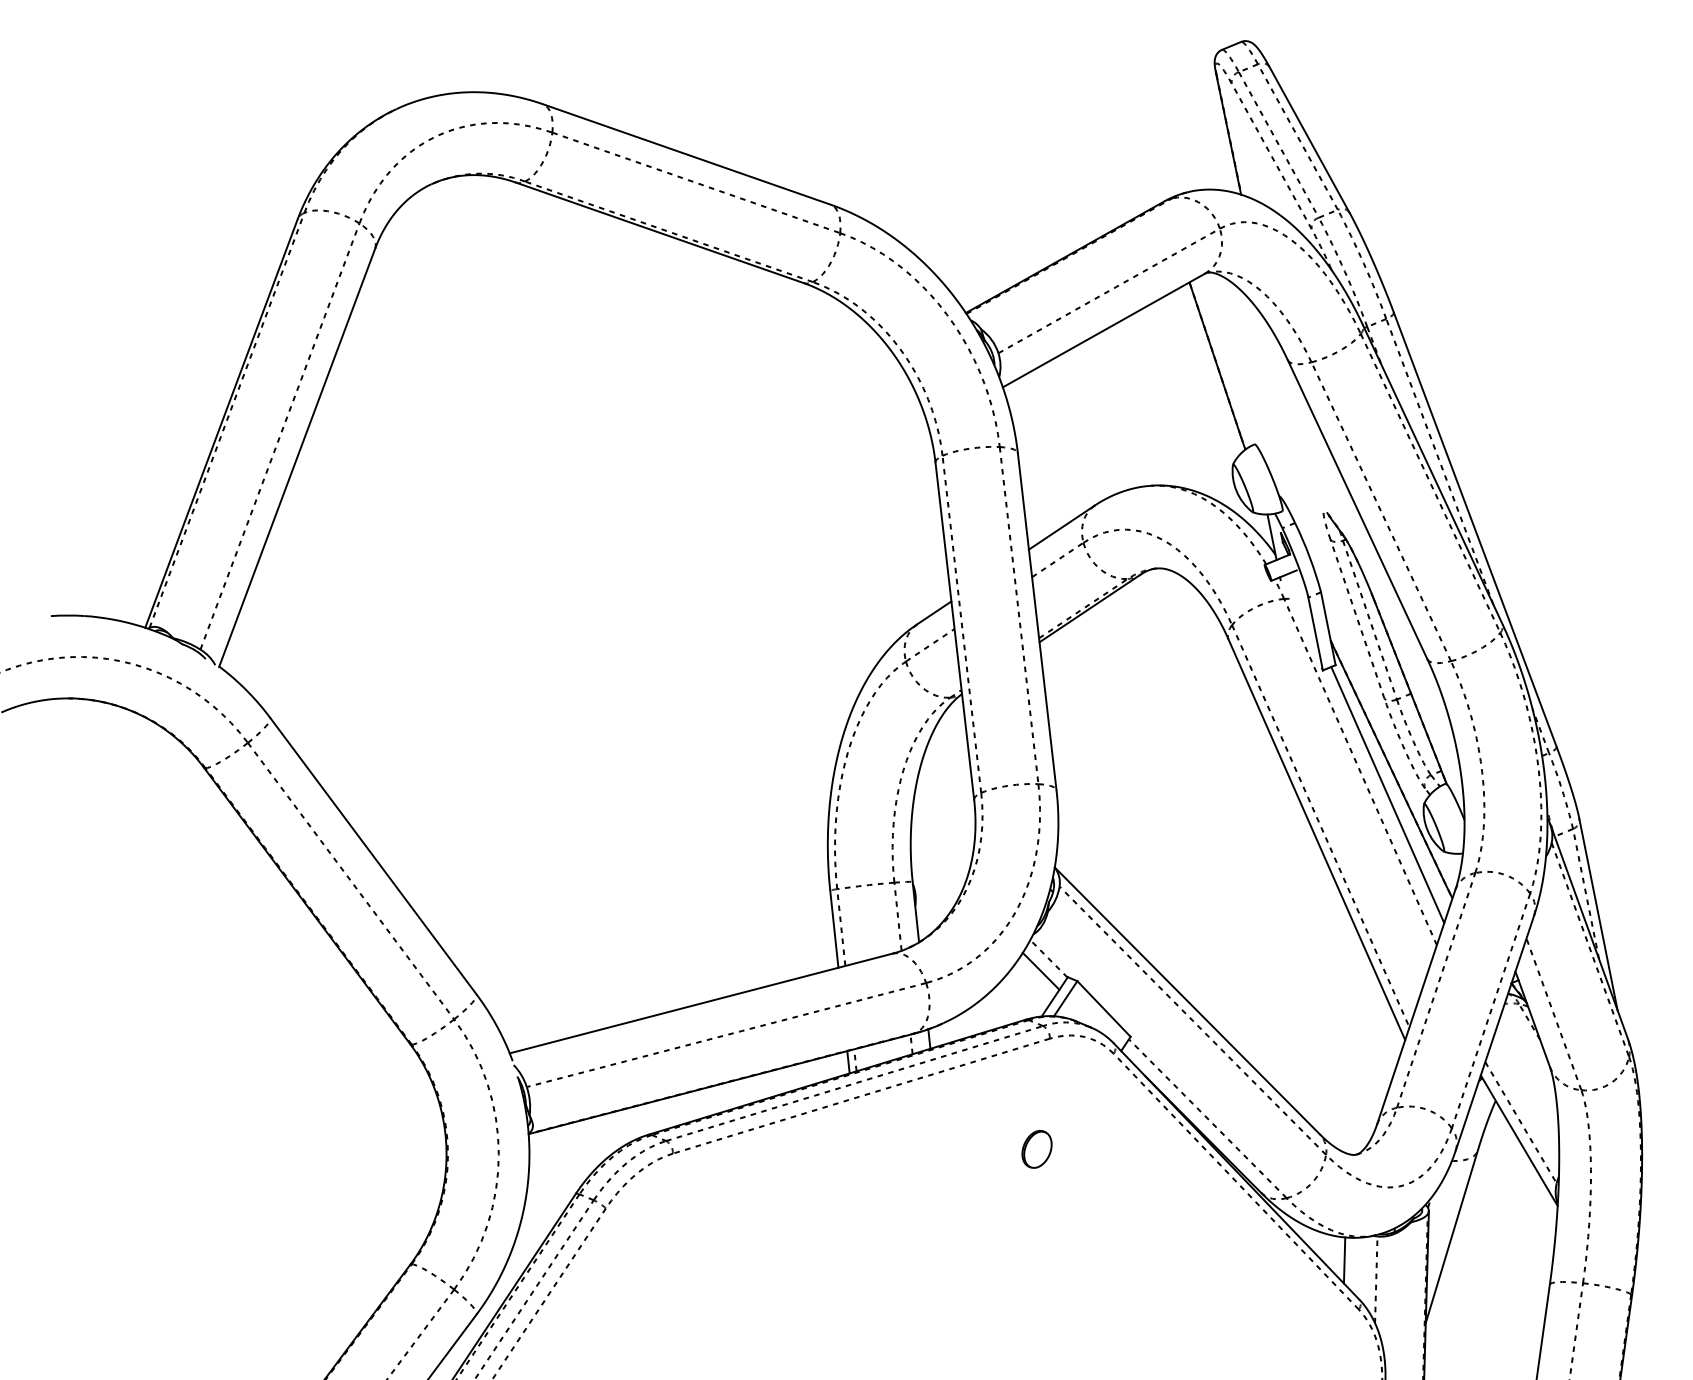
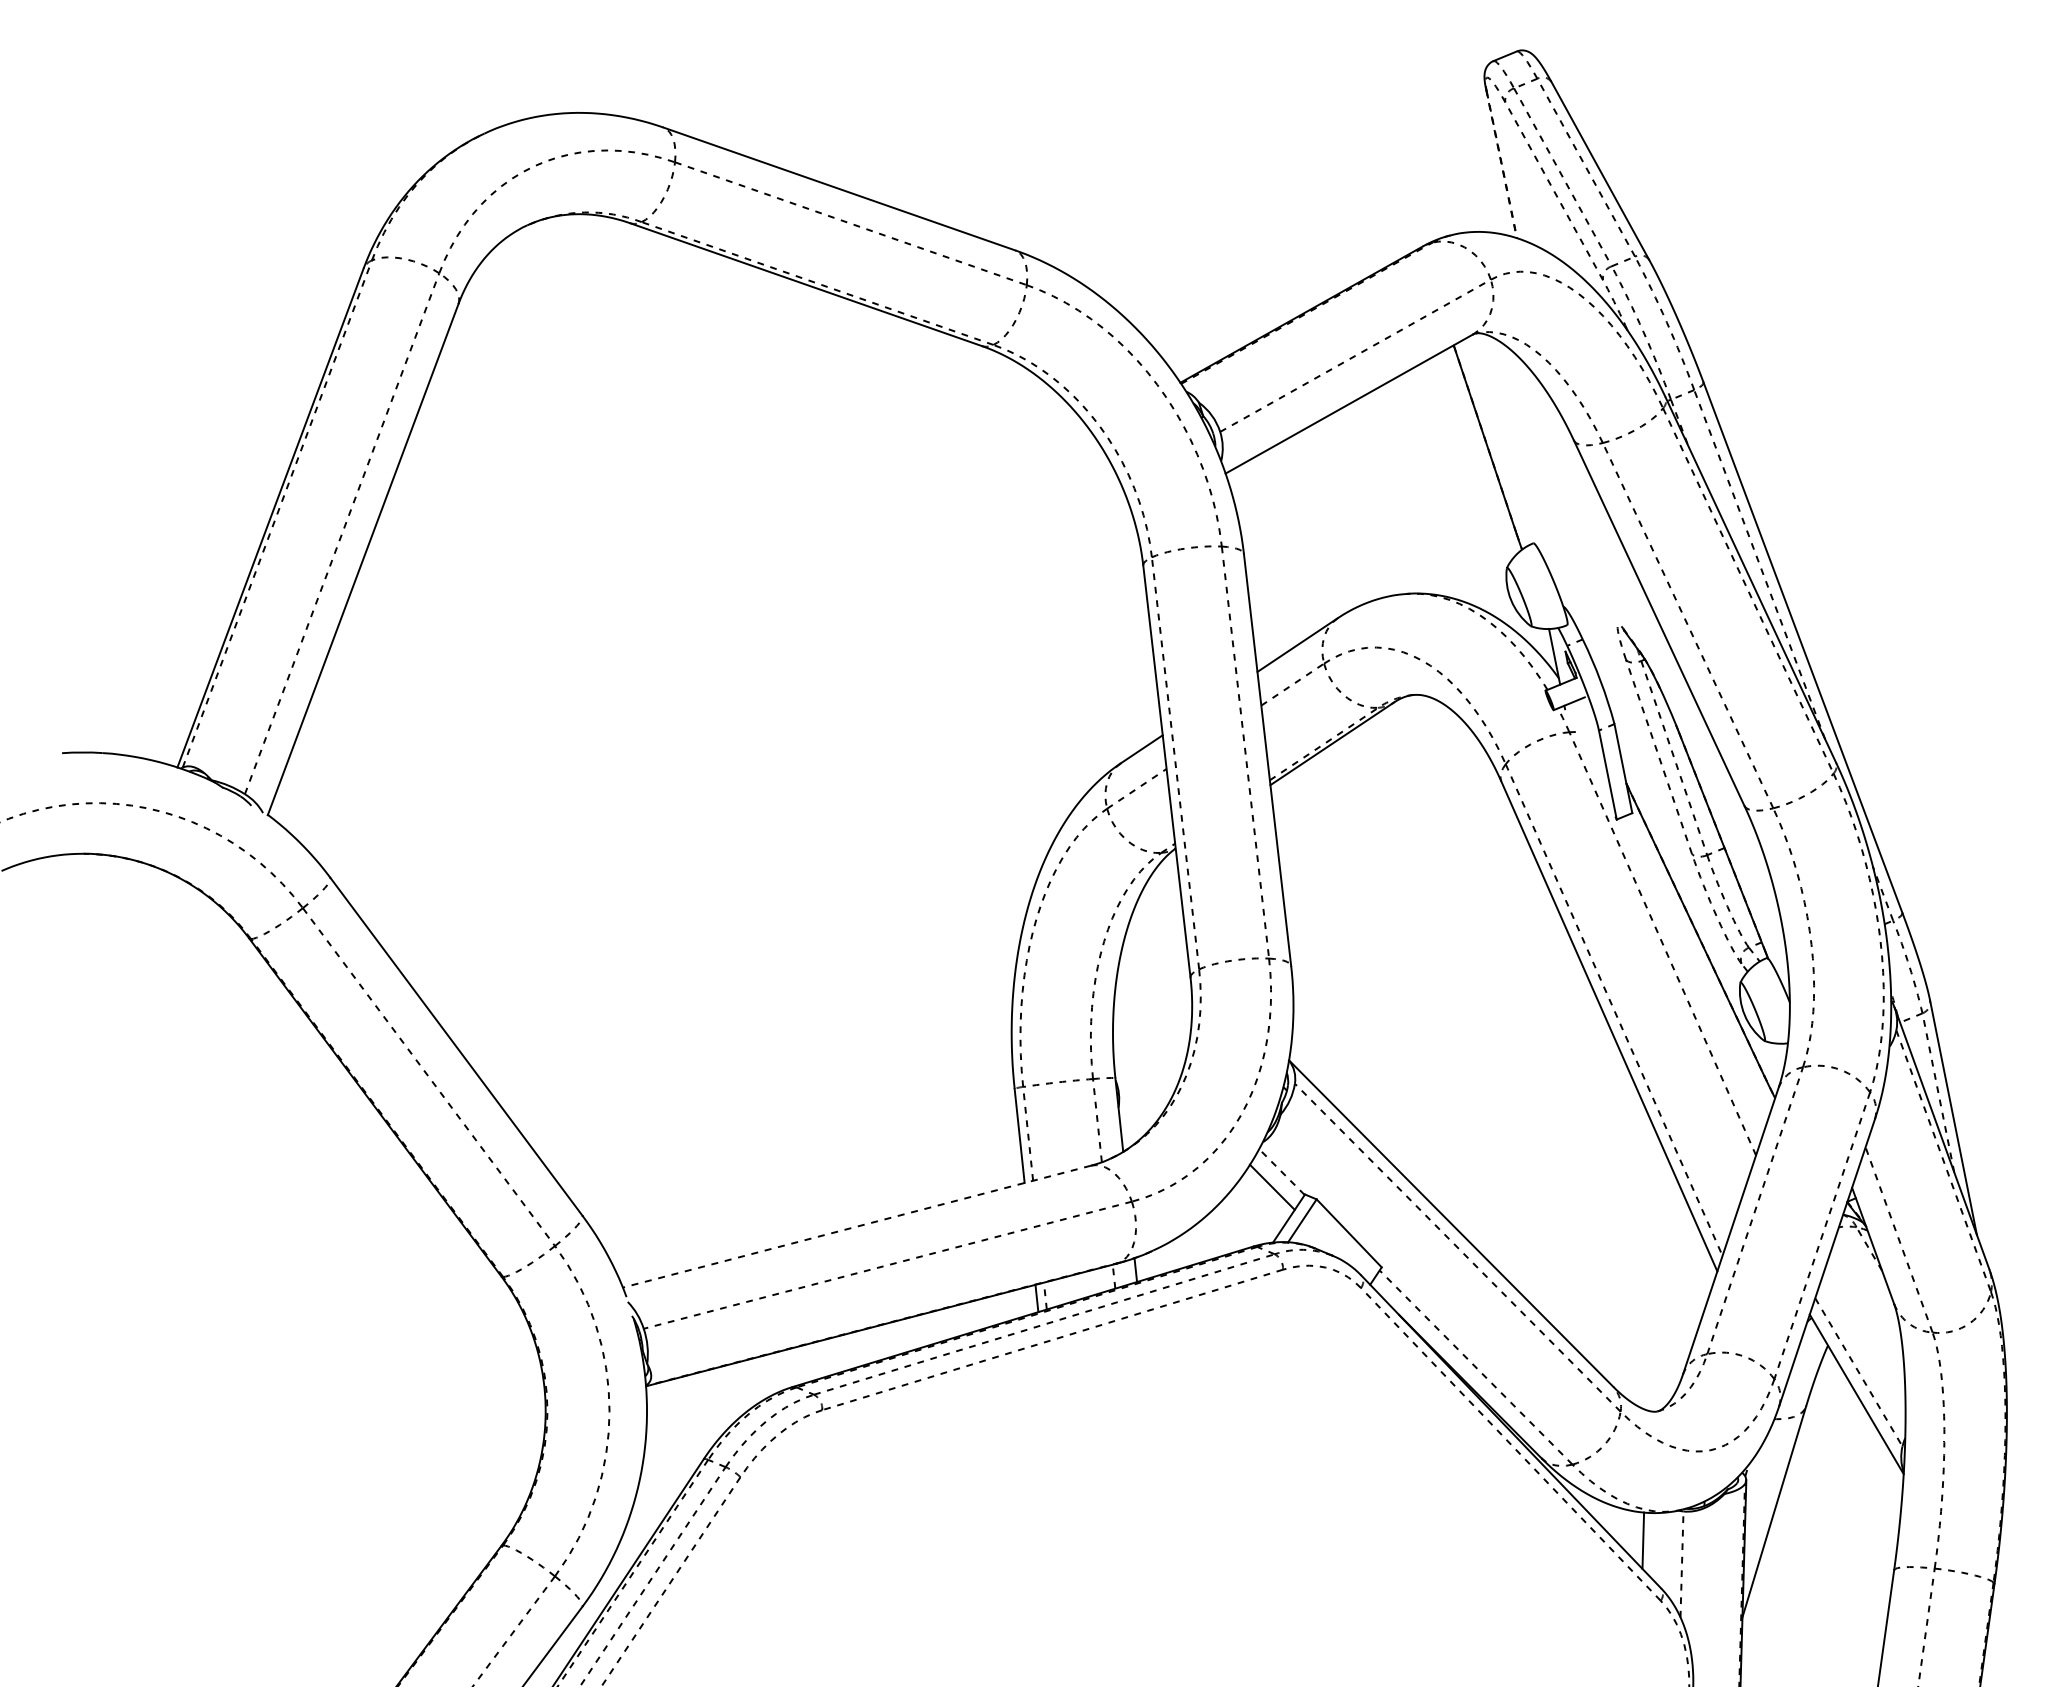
line: (1228, 133) -> (1501, 163), solid -> dashed
line: (1388, 794) -> (1696, 971), removed
line: (700, 1003) -> (856, 1226), solid -> dashed
part: (1037, 1149) -> (1267, 1404), removed

